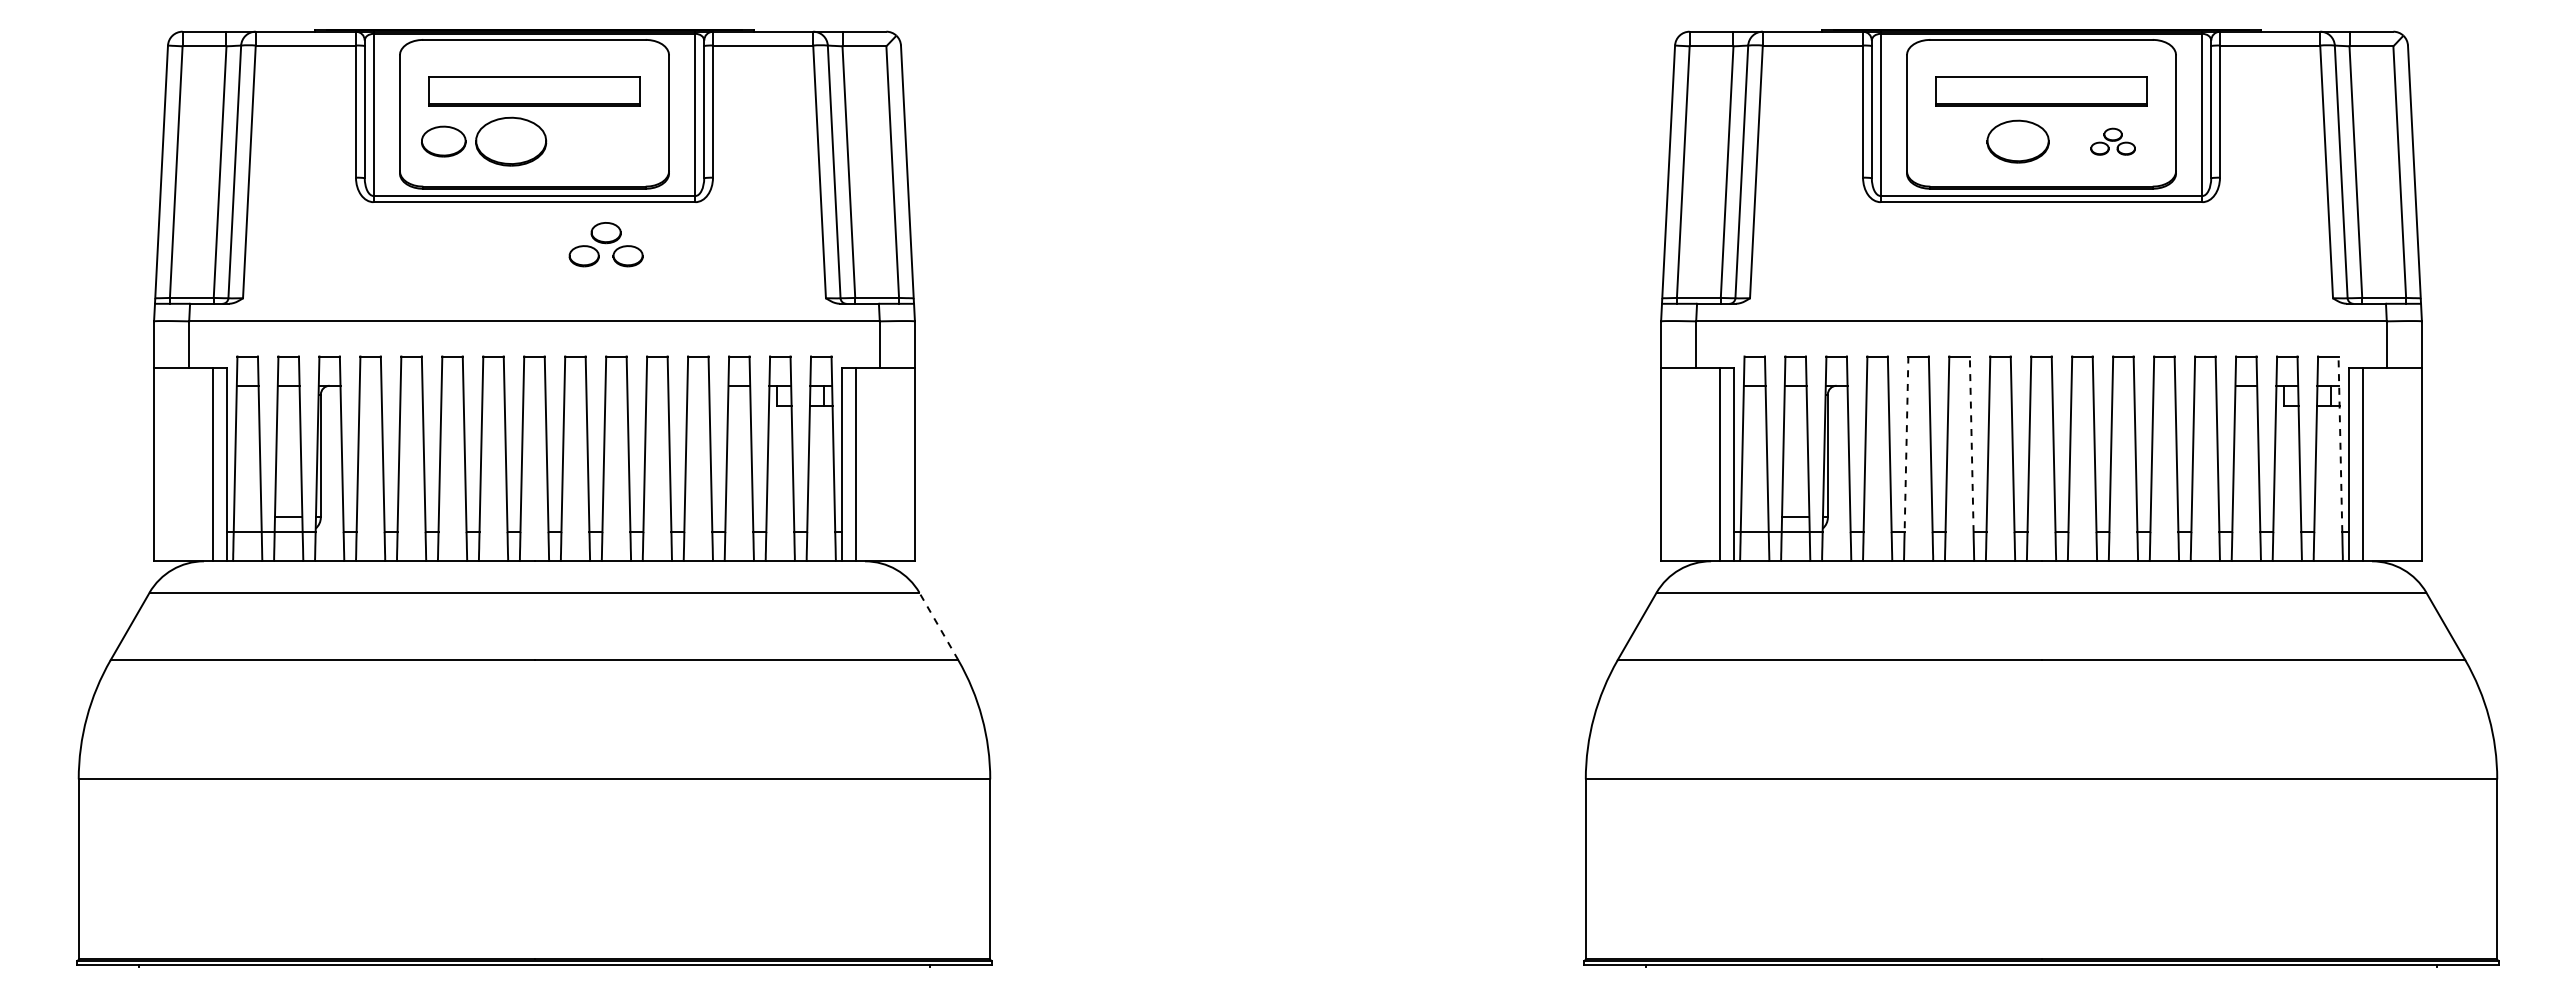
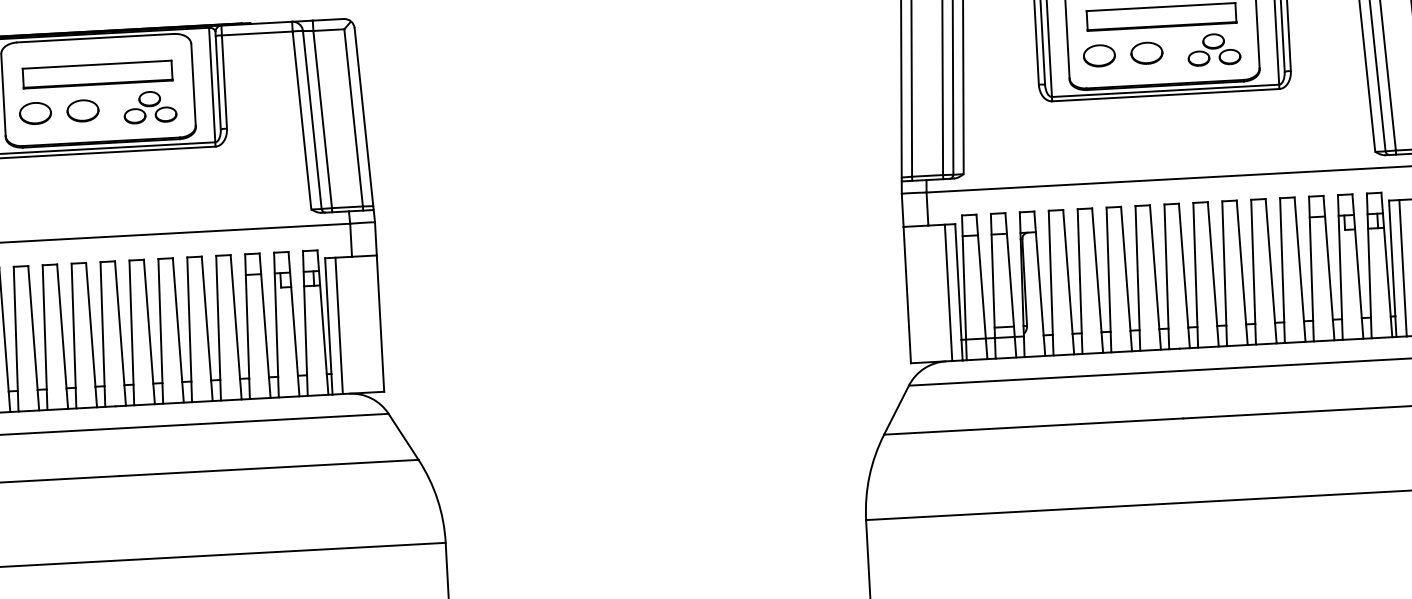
part: (510, 141) -> (82, 110), size x0.62
part: (1950, 141) -> (1099, 55), added
part: (2017, 141) -> (1146, 53), size x0.71
part: (2112, 141) -> (1213, 49), size x1.67
part: (605, 244) -> (149, 107), moved
line: (1906, 444) -> (1079, 271), dashed -> solid
line: (1971, 444) -> (1125, 268), dashed -> solid
line: (2340, 444) -> (1386, 254), dashed -> solid
line: (938, 626) -> (403, 436), dashed -> solid

